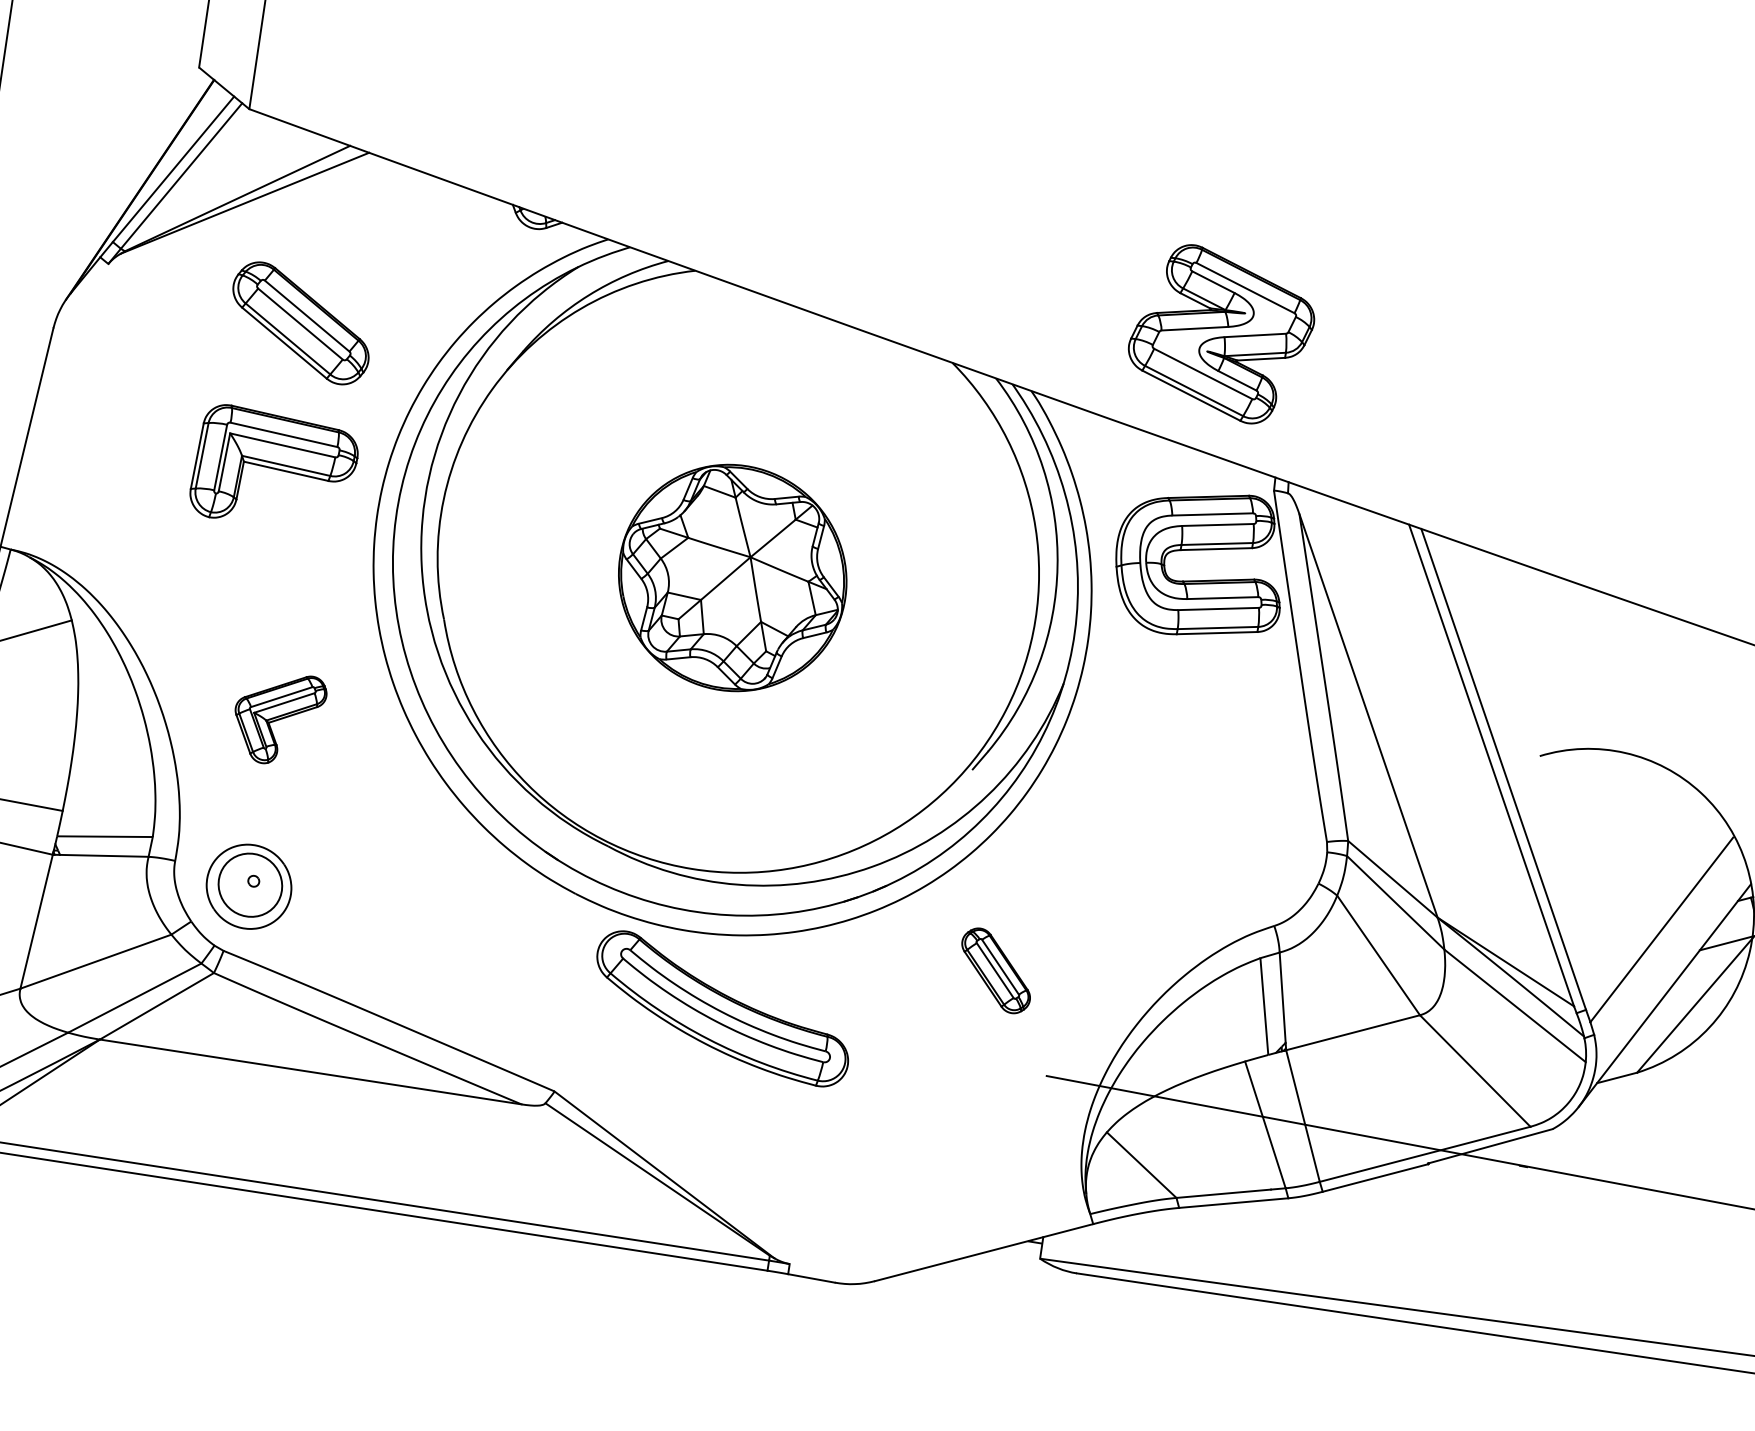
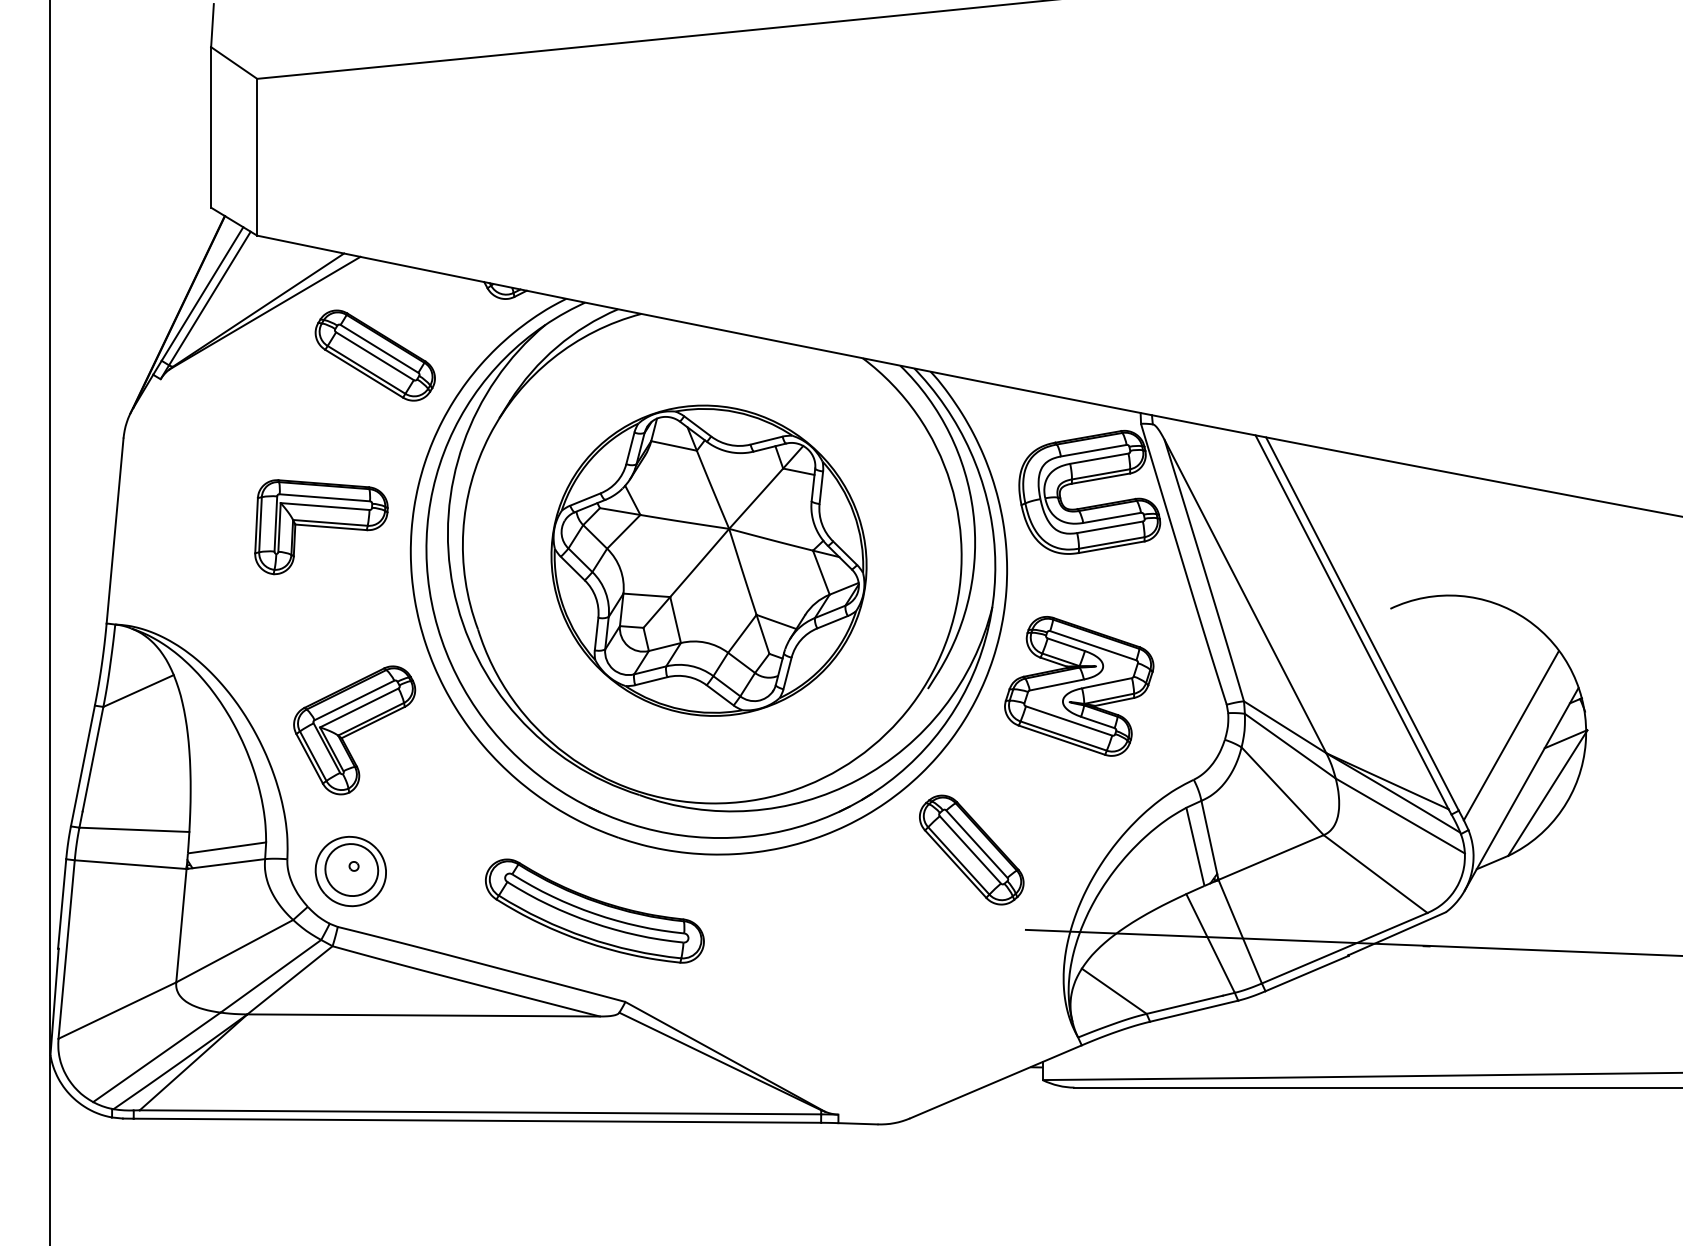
part: (300, 323) -> (374, 355), moved
part: (1221, 334) -> (1079, 686), moved
part: (732, 577) -> (708, 560), size x1.67
part: (278, 718) -> (354, 730), size x1.67
part: (995, 970) -> (971, 849), size x1.67
part: (722, 1008) -> (594, 910), moved

